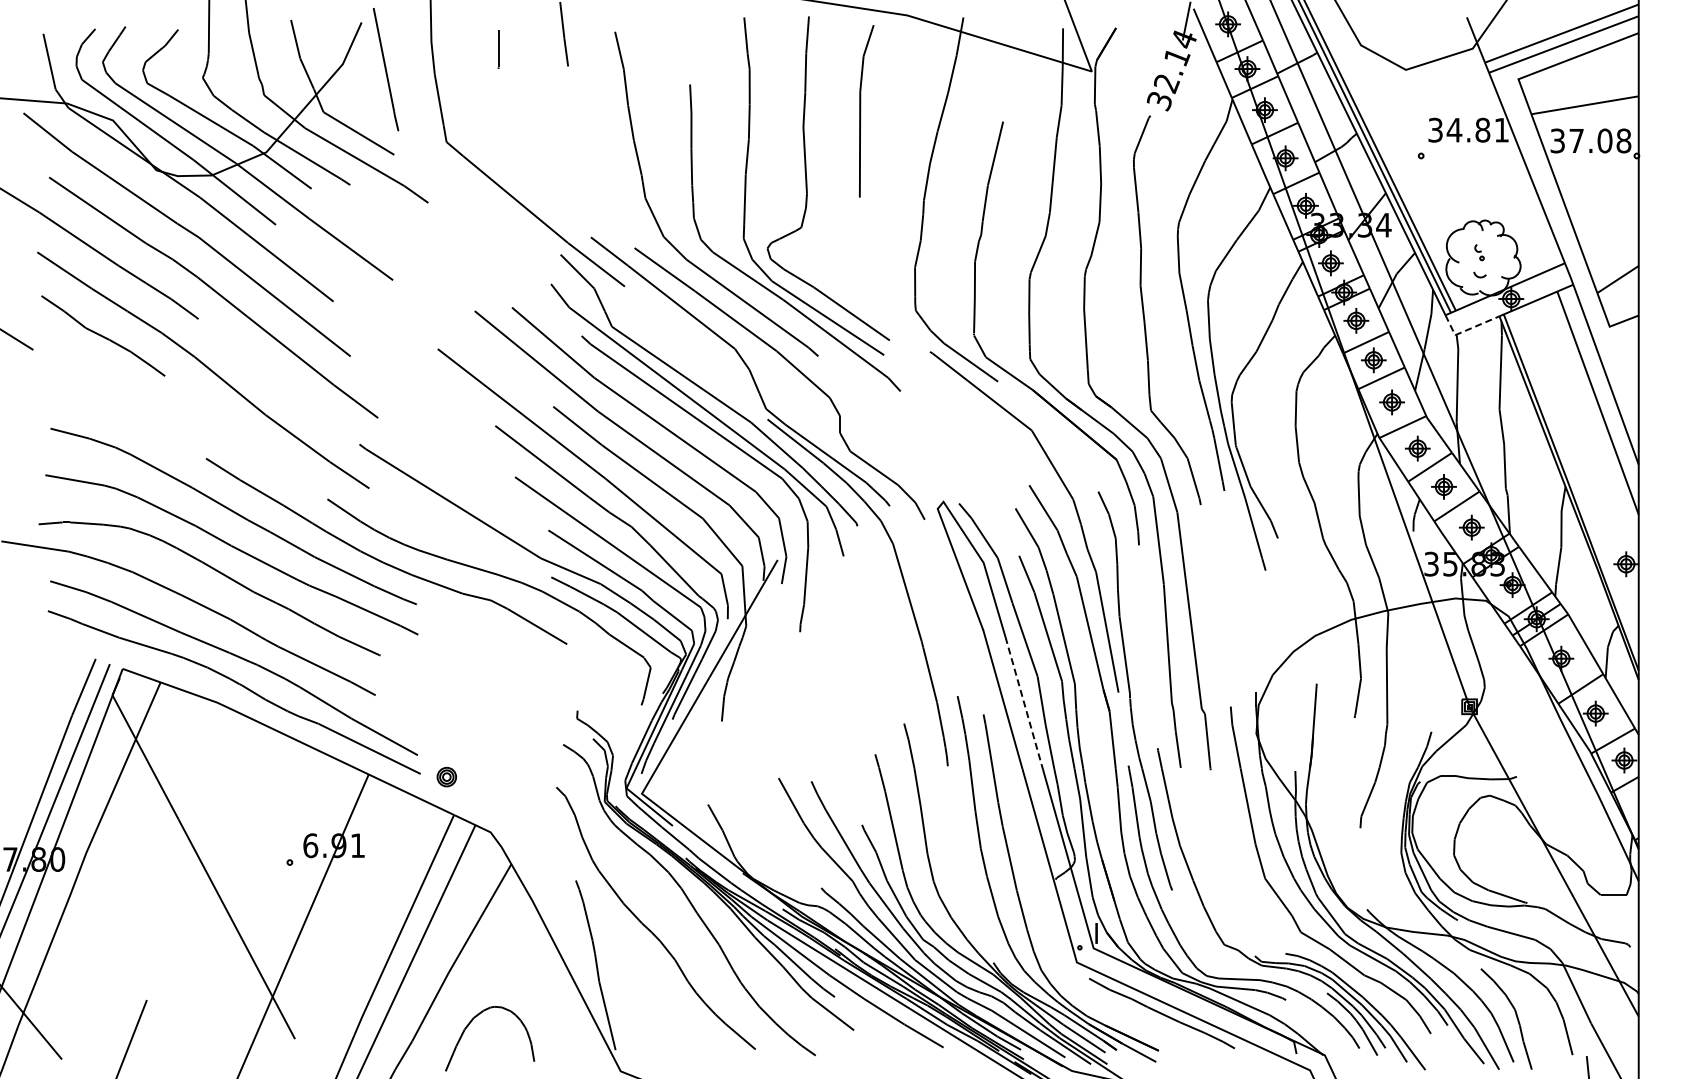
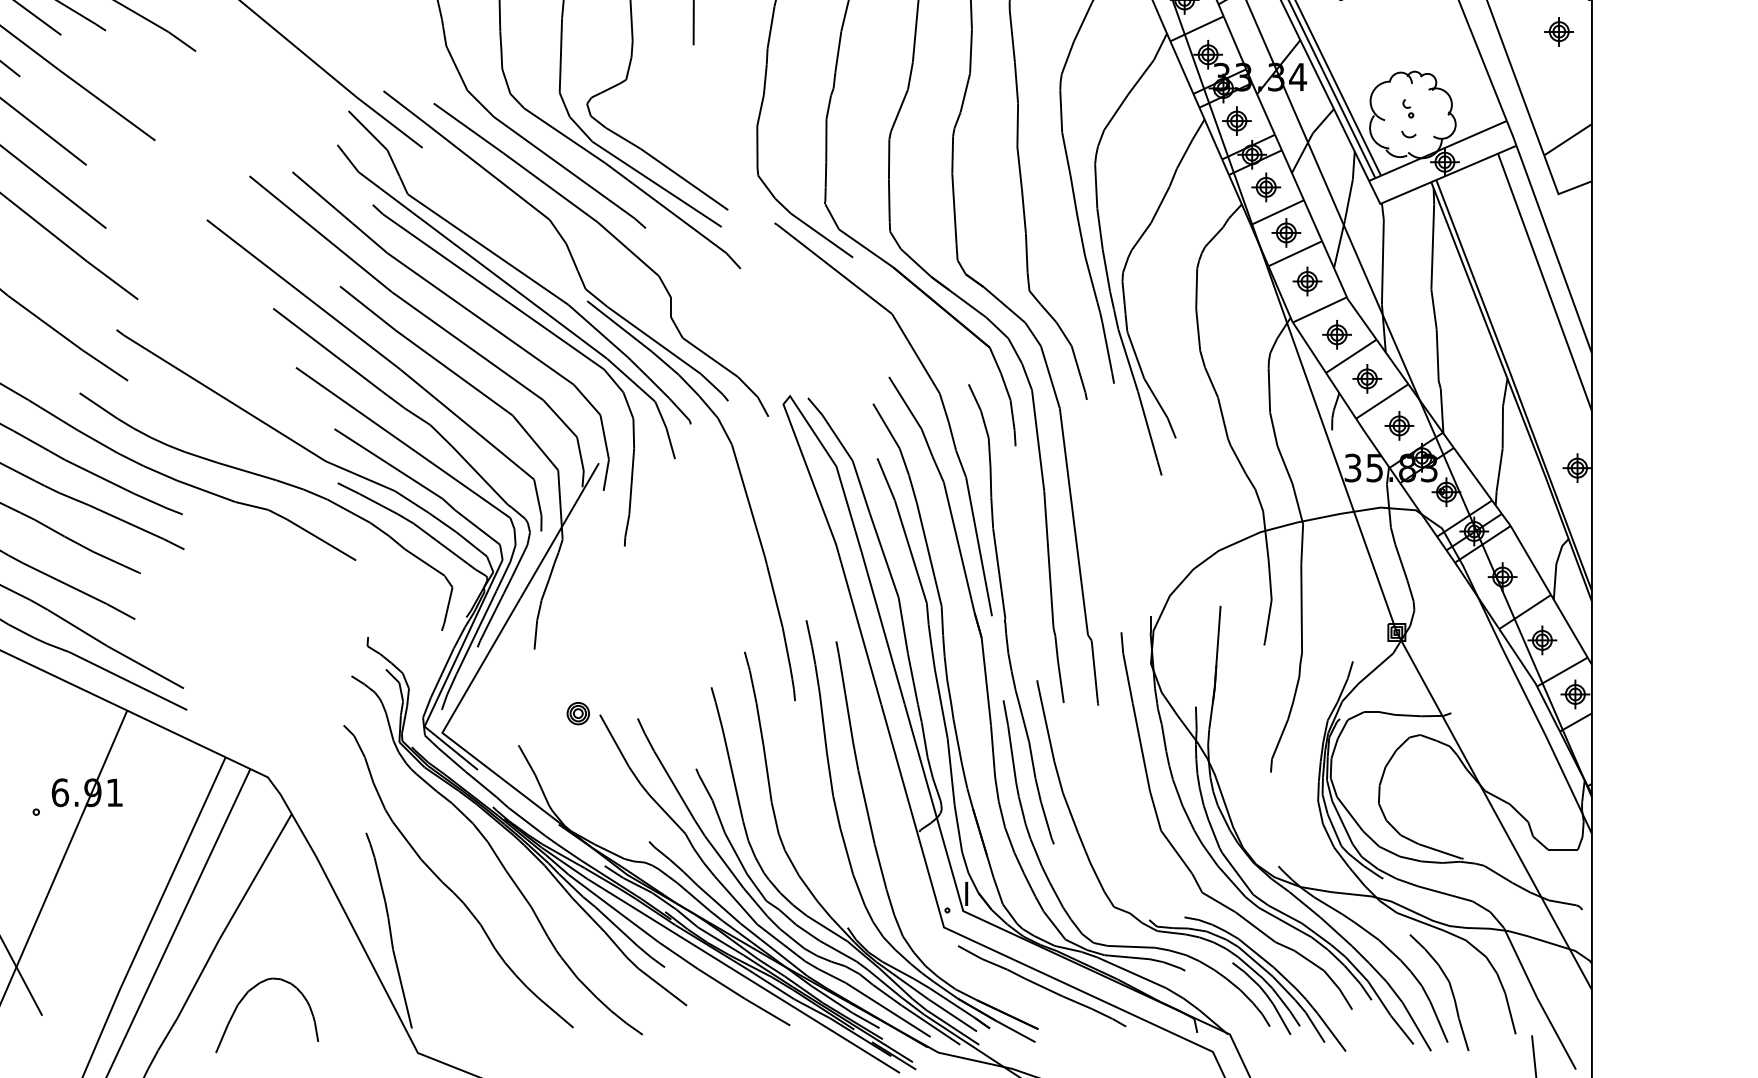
part: (1610, 185) -> (1559, 31), added
line: (1466, 330) -> (1393, 198), dashed -> solid
line: (1024, 703) -> (883, 628), dashed -> solid
part: (446, 776) -> (577, 712), moved

